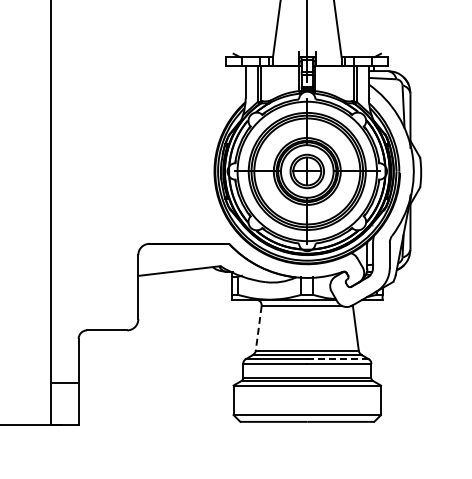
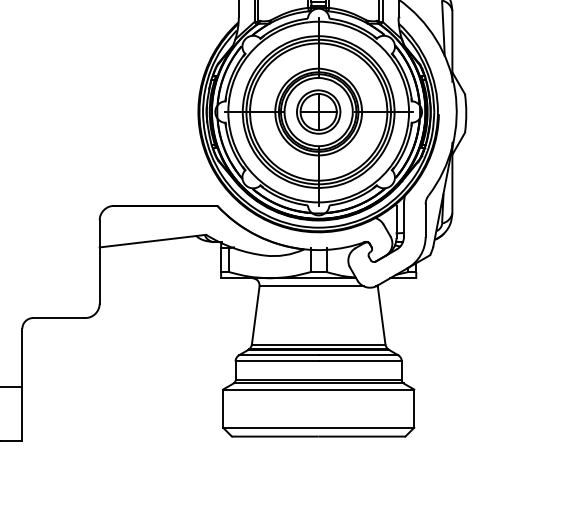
line: (258, 328) -> (255, 315), dashed -> solid
line: (337, 359) -> (357, 355), dashed -> solid

